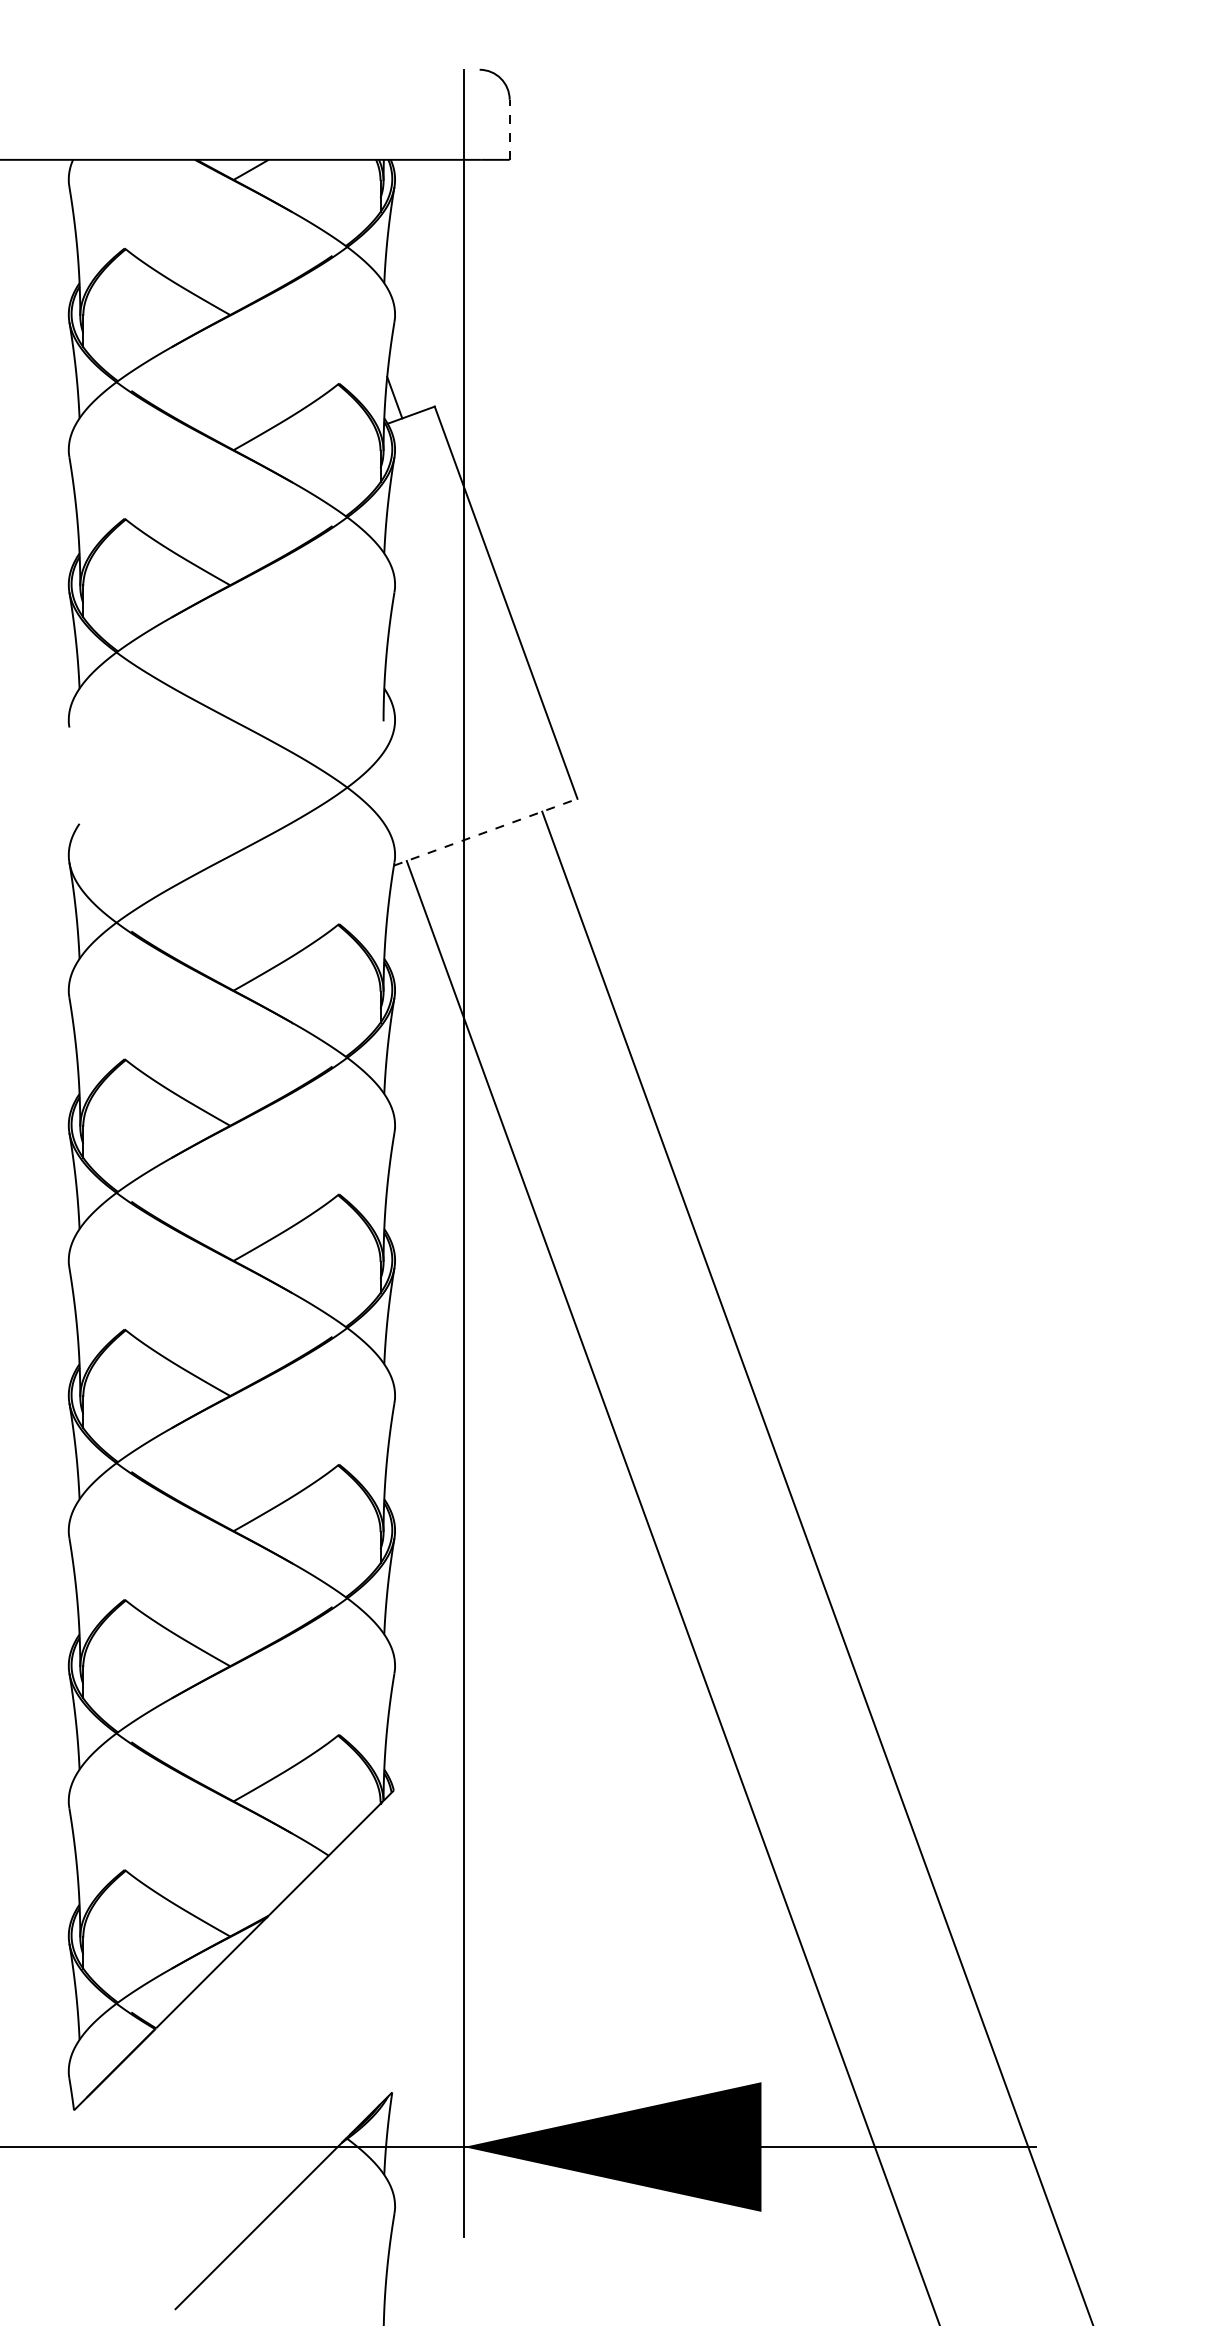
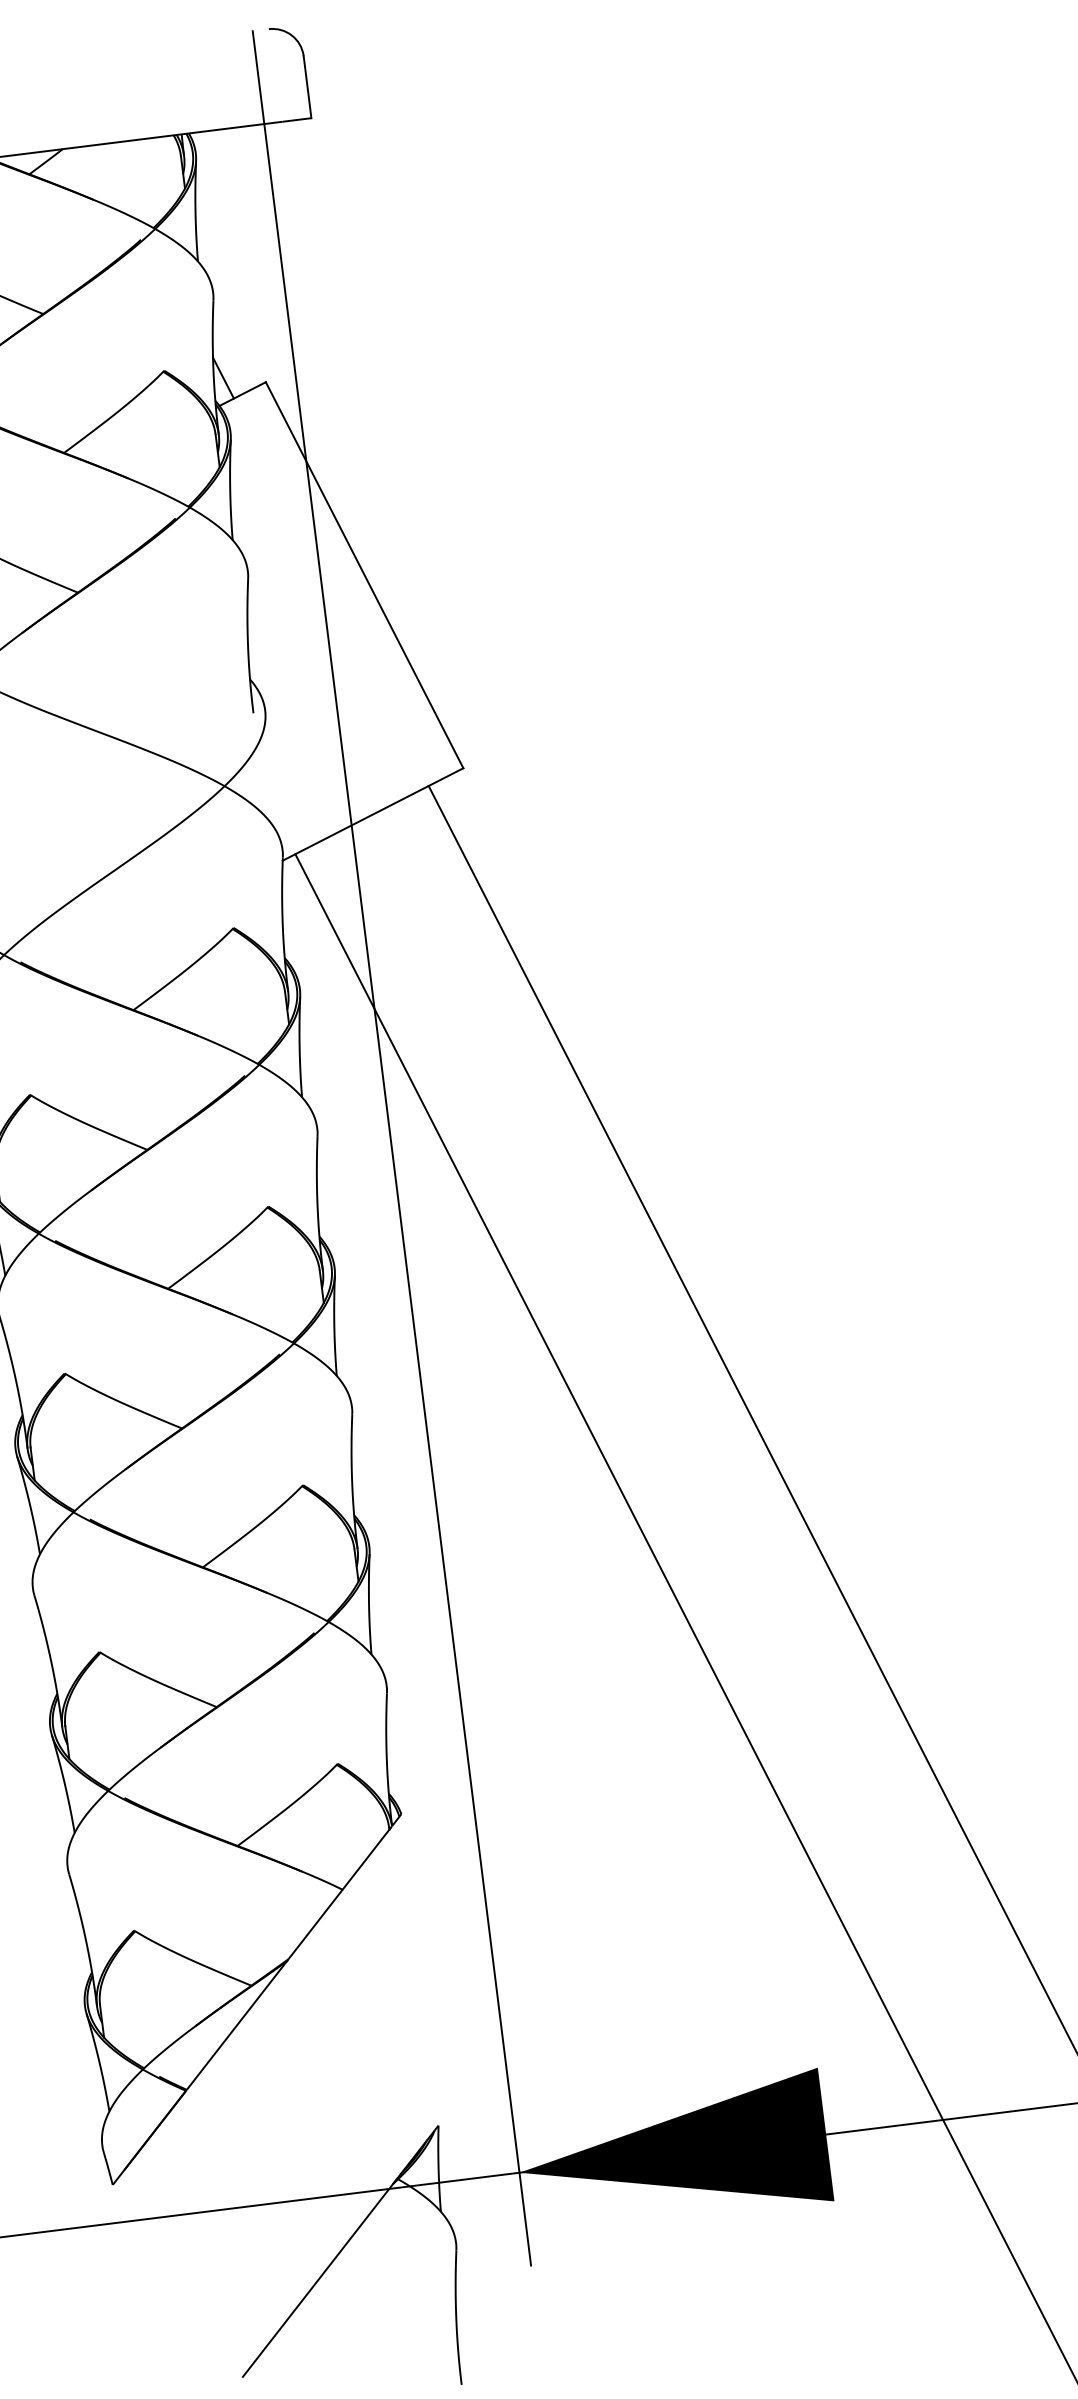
line: (509, 129) -> (307, 86), dashed -> solid
line: (485, 832) -> (372, 814), dashed -> solid

